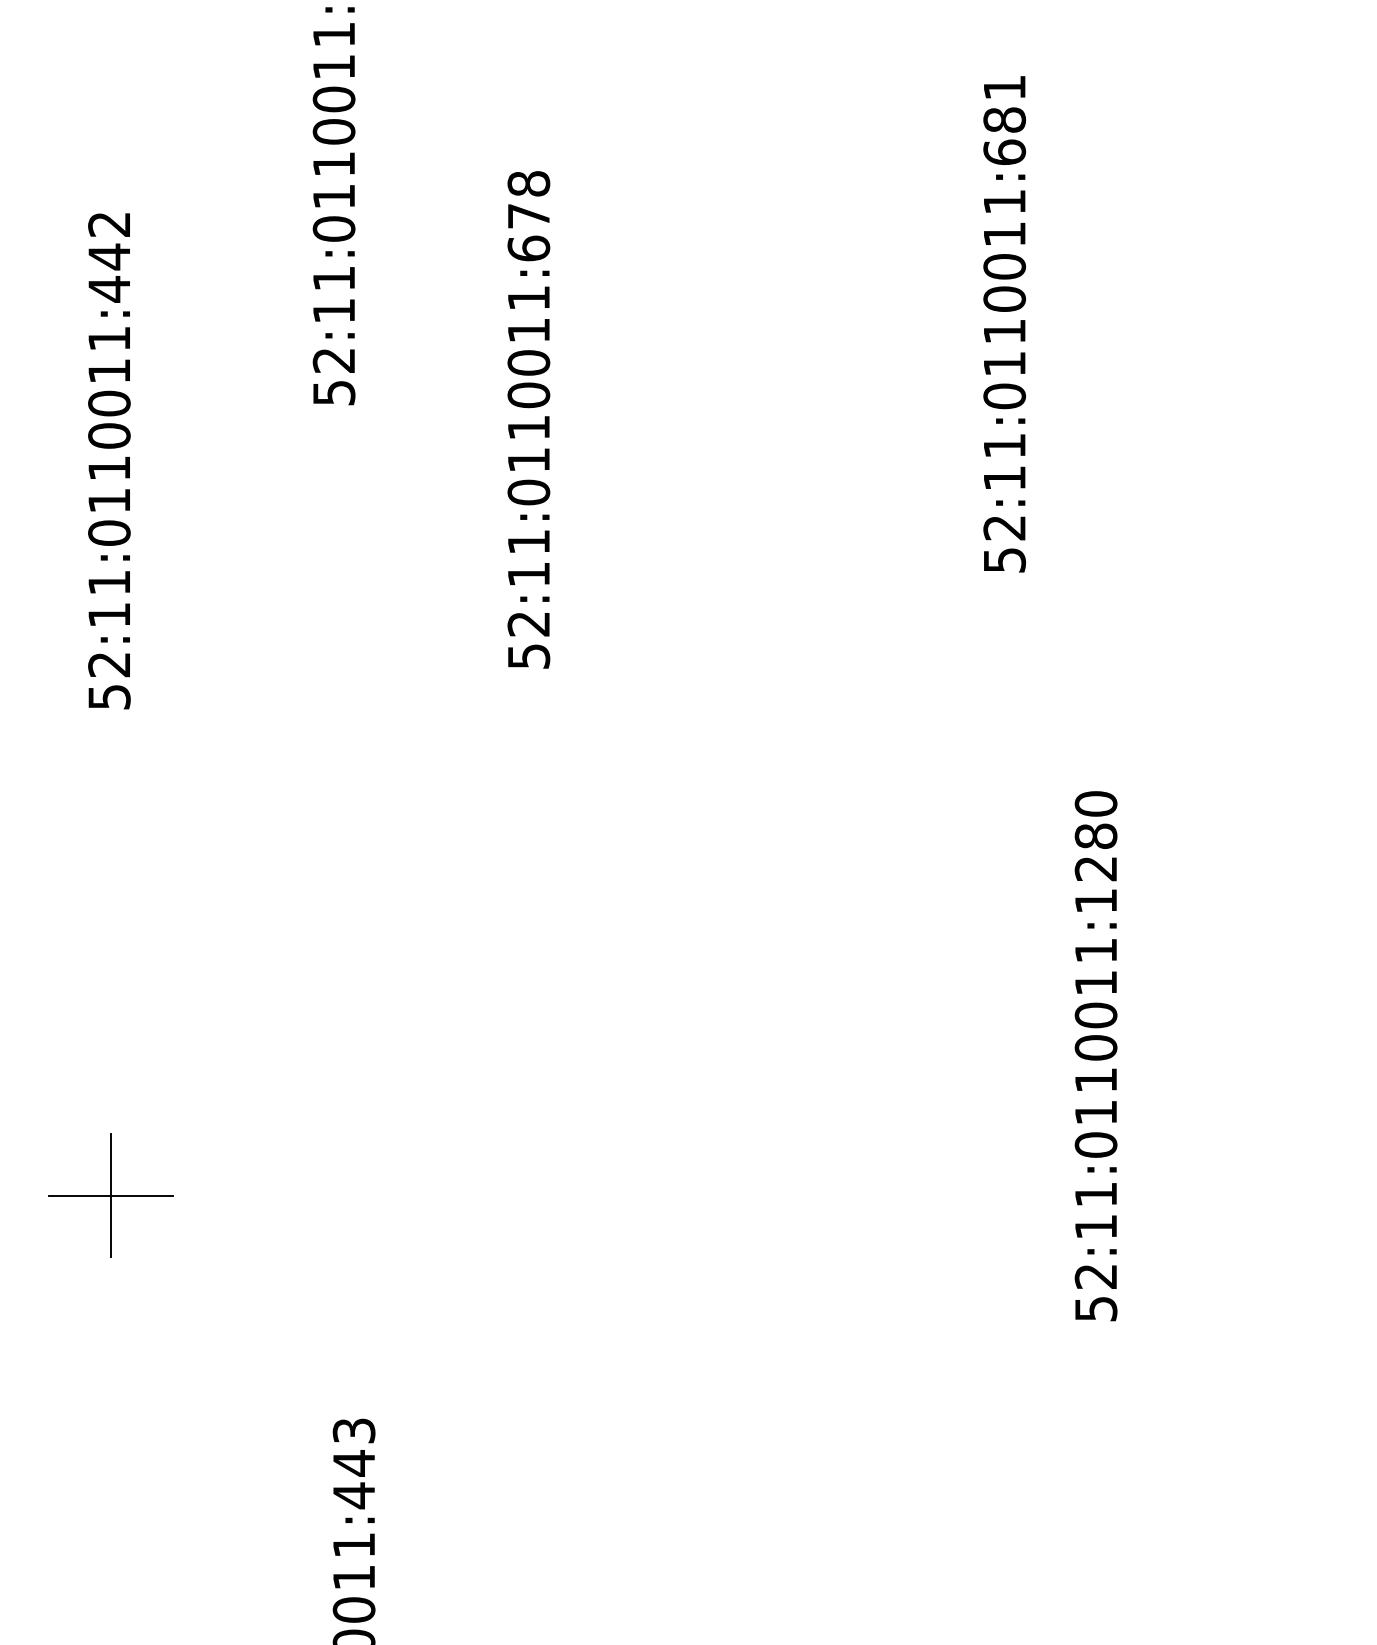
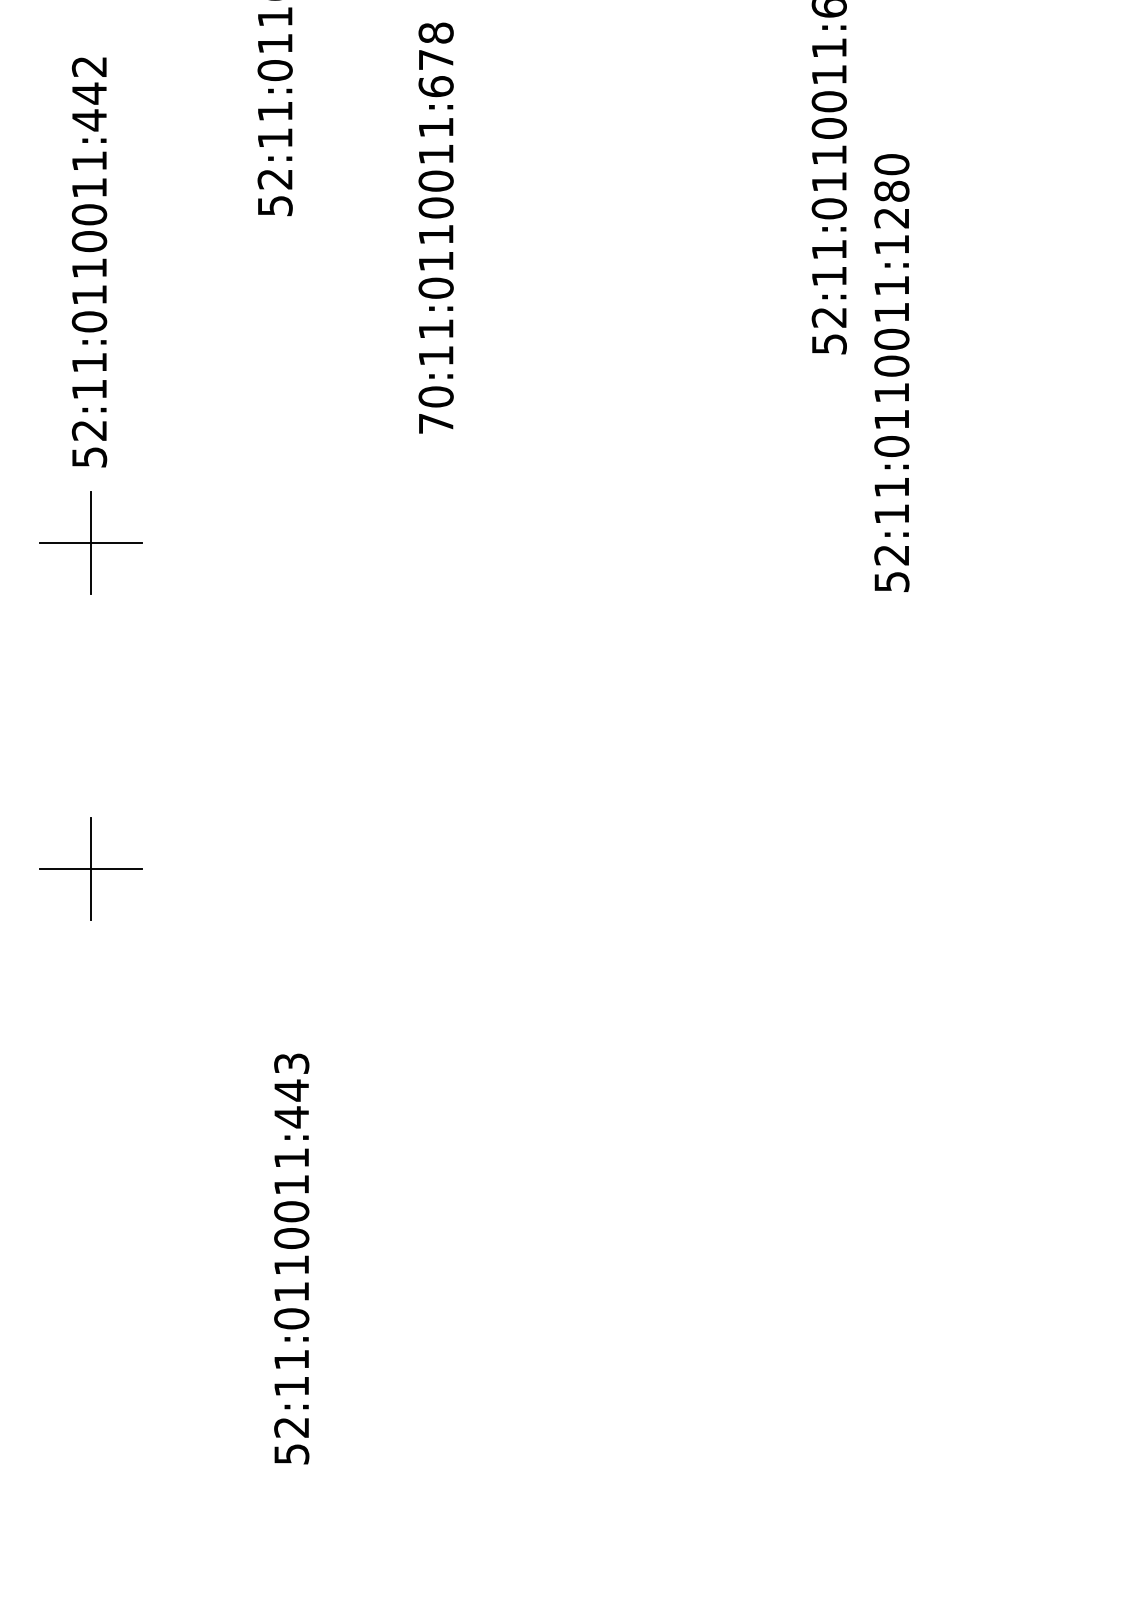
text: (528, 639) -> (435, 409), 52:11:0110011:678 -> 70:11:0110011:678
part: (110, 800) -> (90, 542), added
text: (1095, 1055) -> (891, 372), moved

